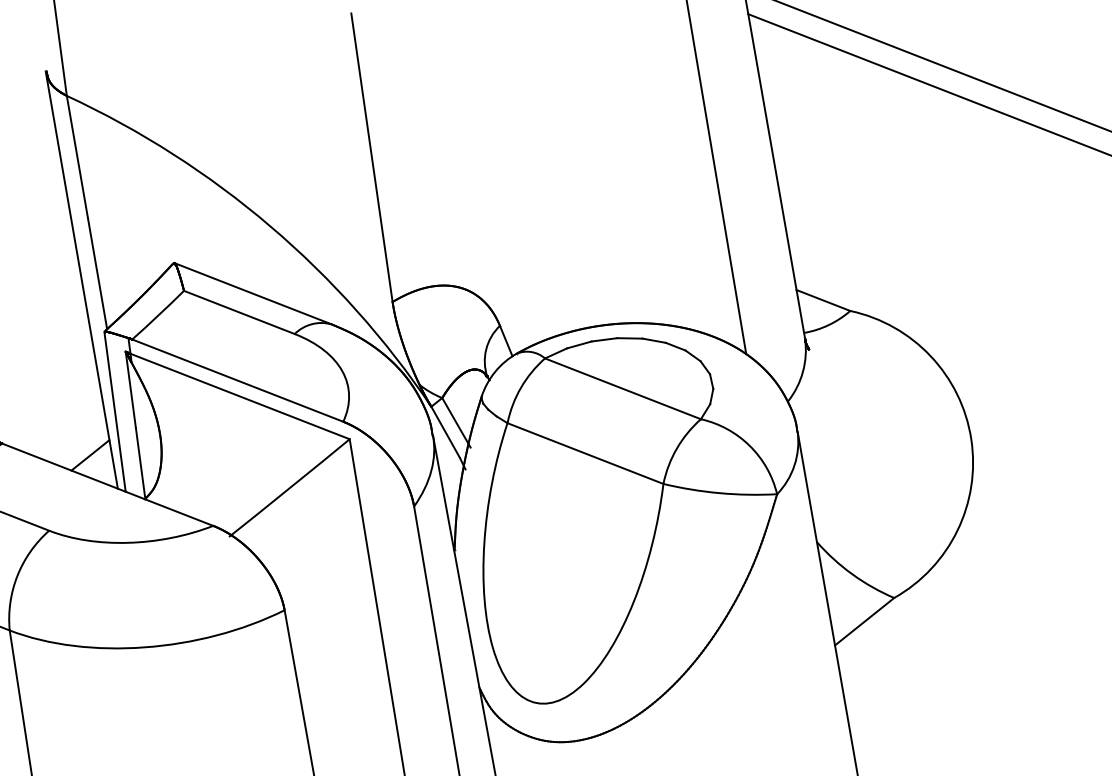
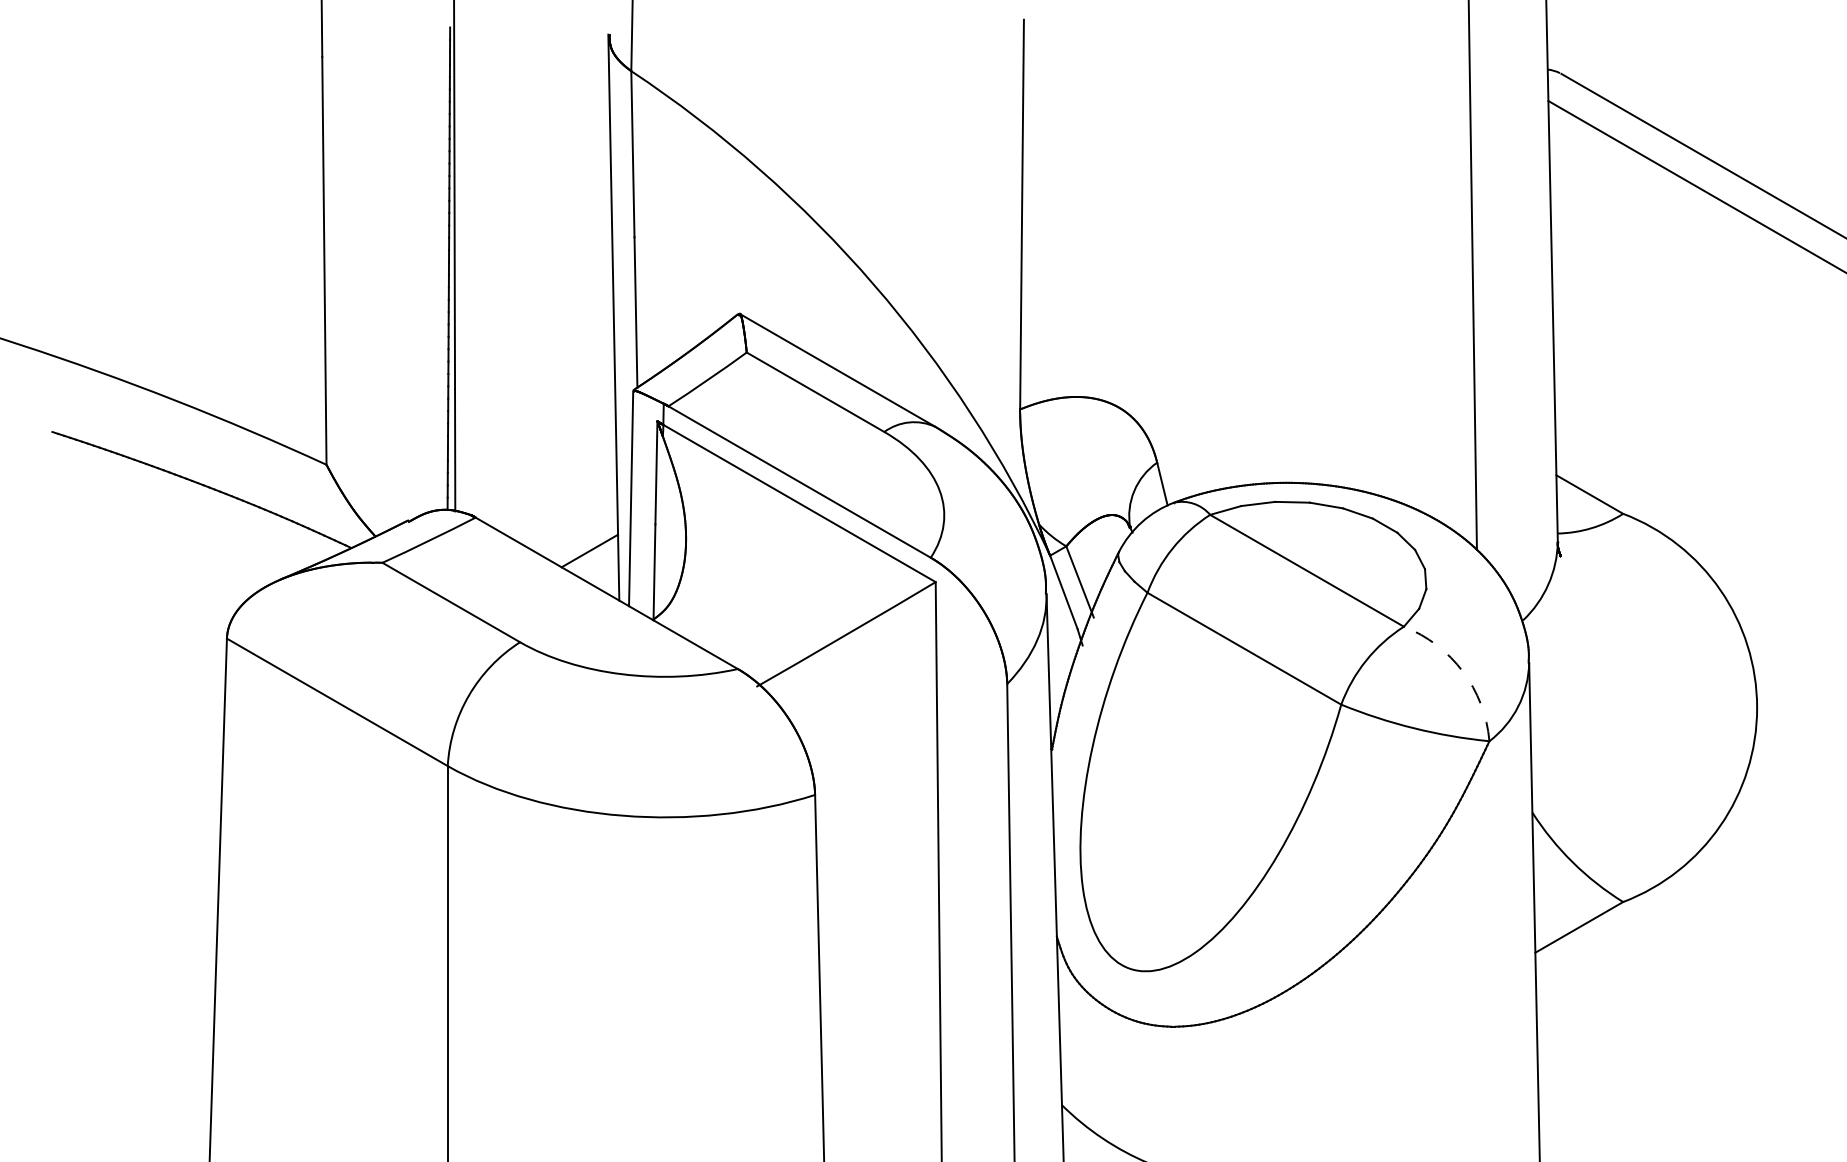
arc: (750, 445) -> (1463, 671), solid -> dashed

